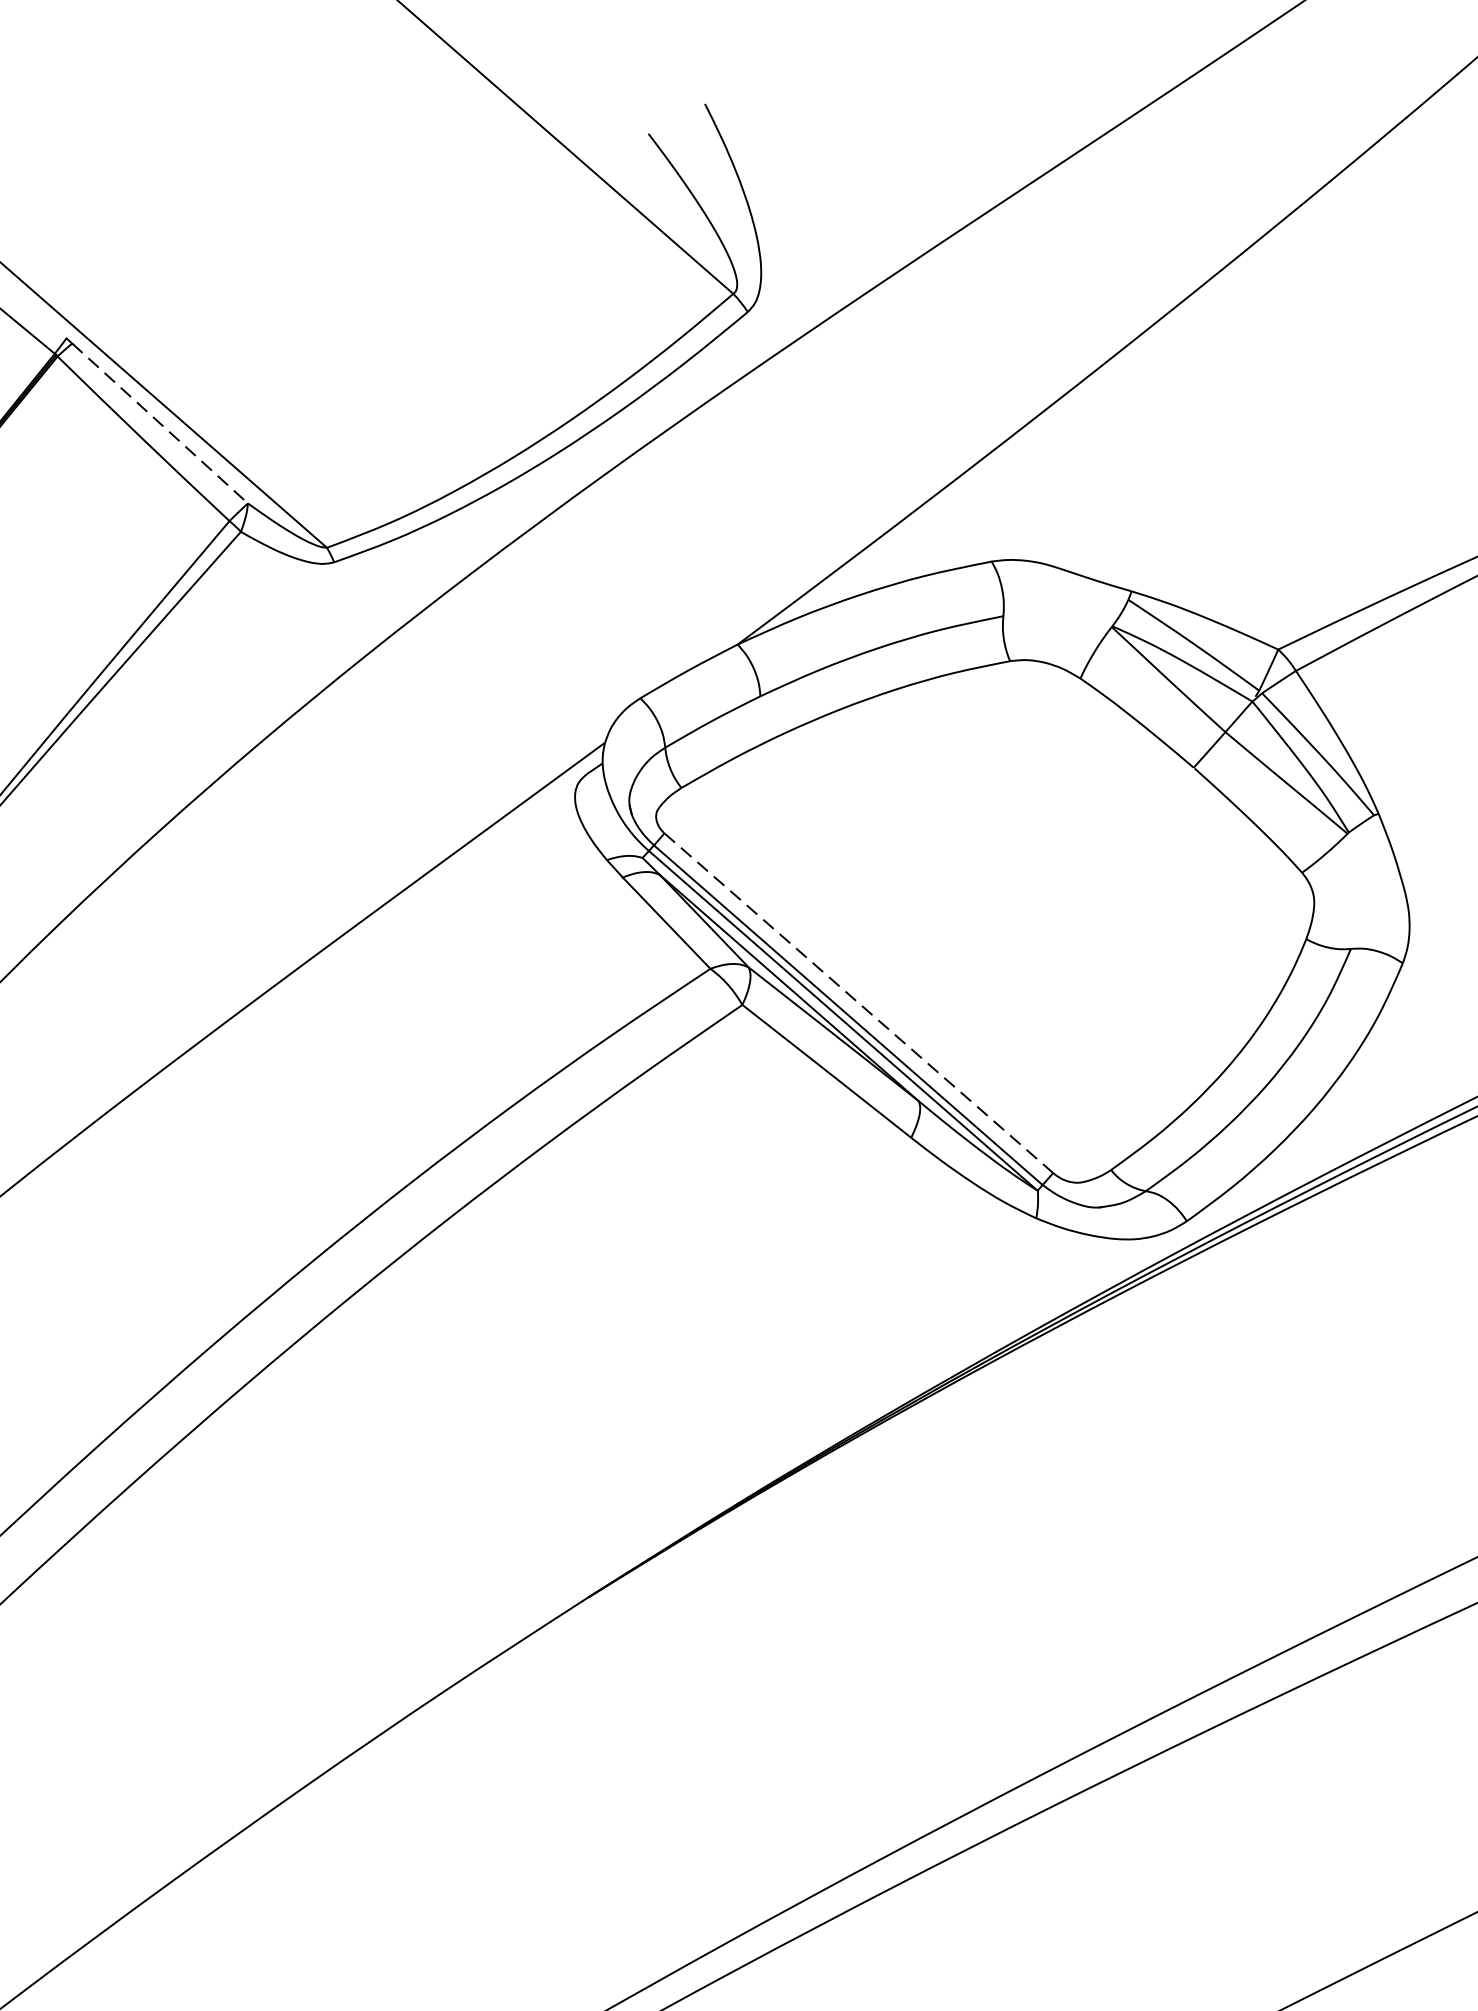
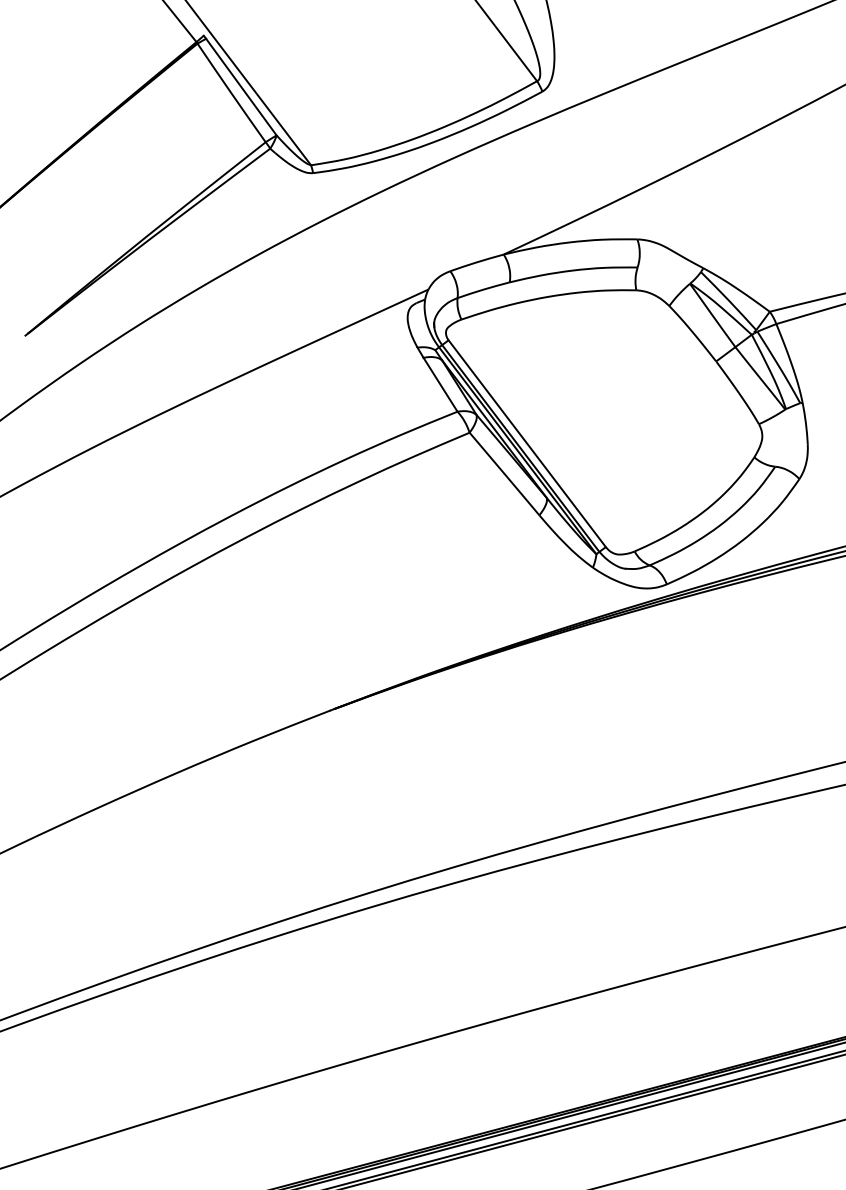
line: (160, 424) -> (241, 87), dashed -> solid
line: (859, 1002) -> (527, 443), dashed -> solid

